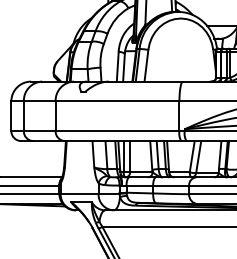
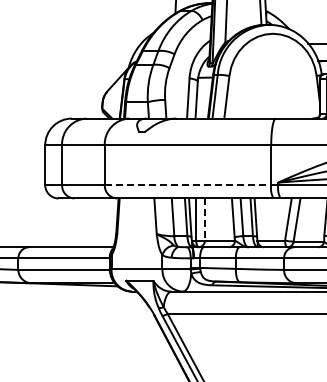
line: (117, 131) -> (188, 185), solid -> dashed
line: (129, 157) -> (204, 220), solid -> dashed

